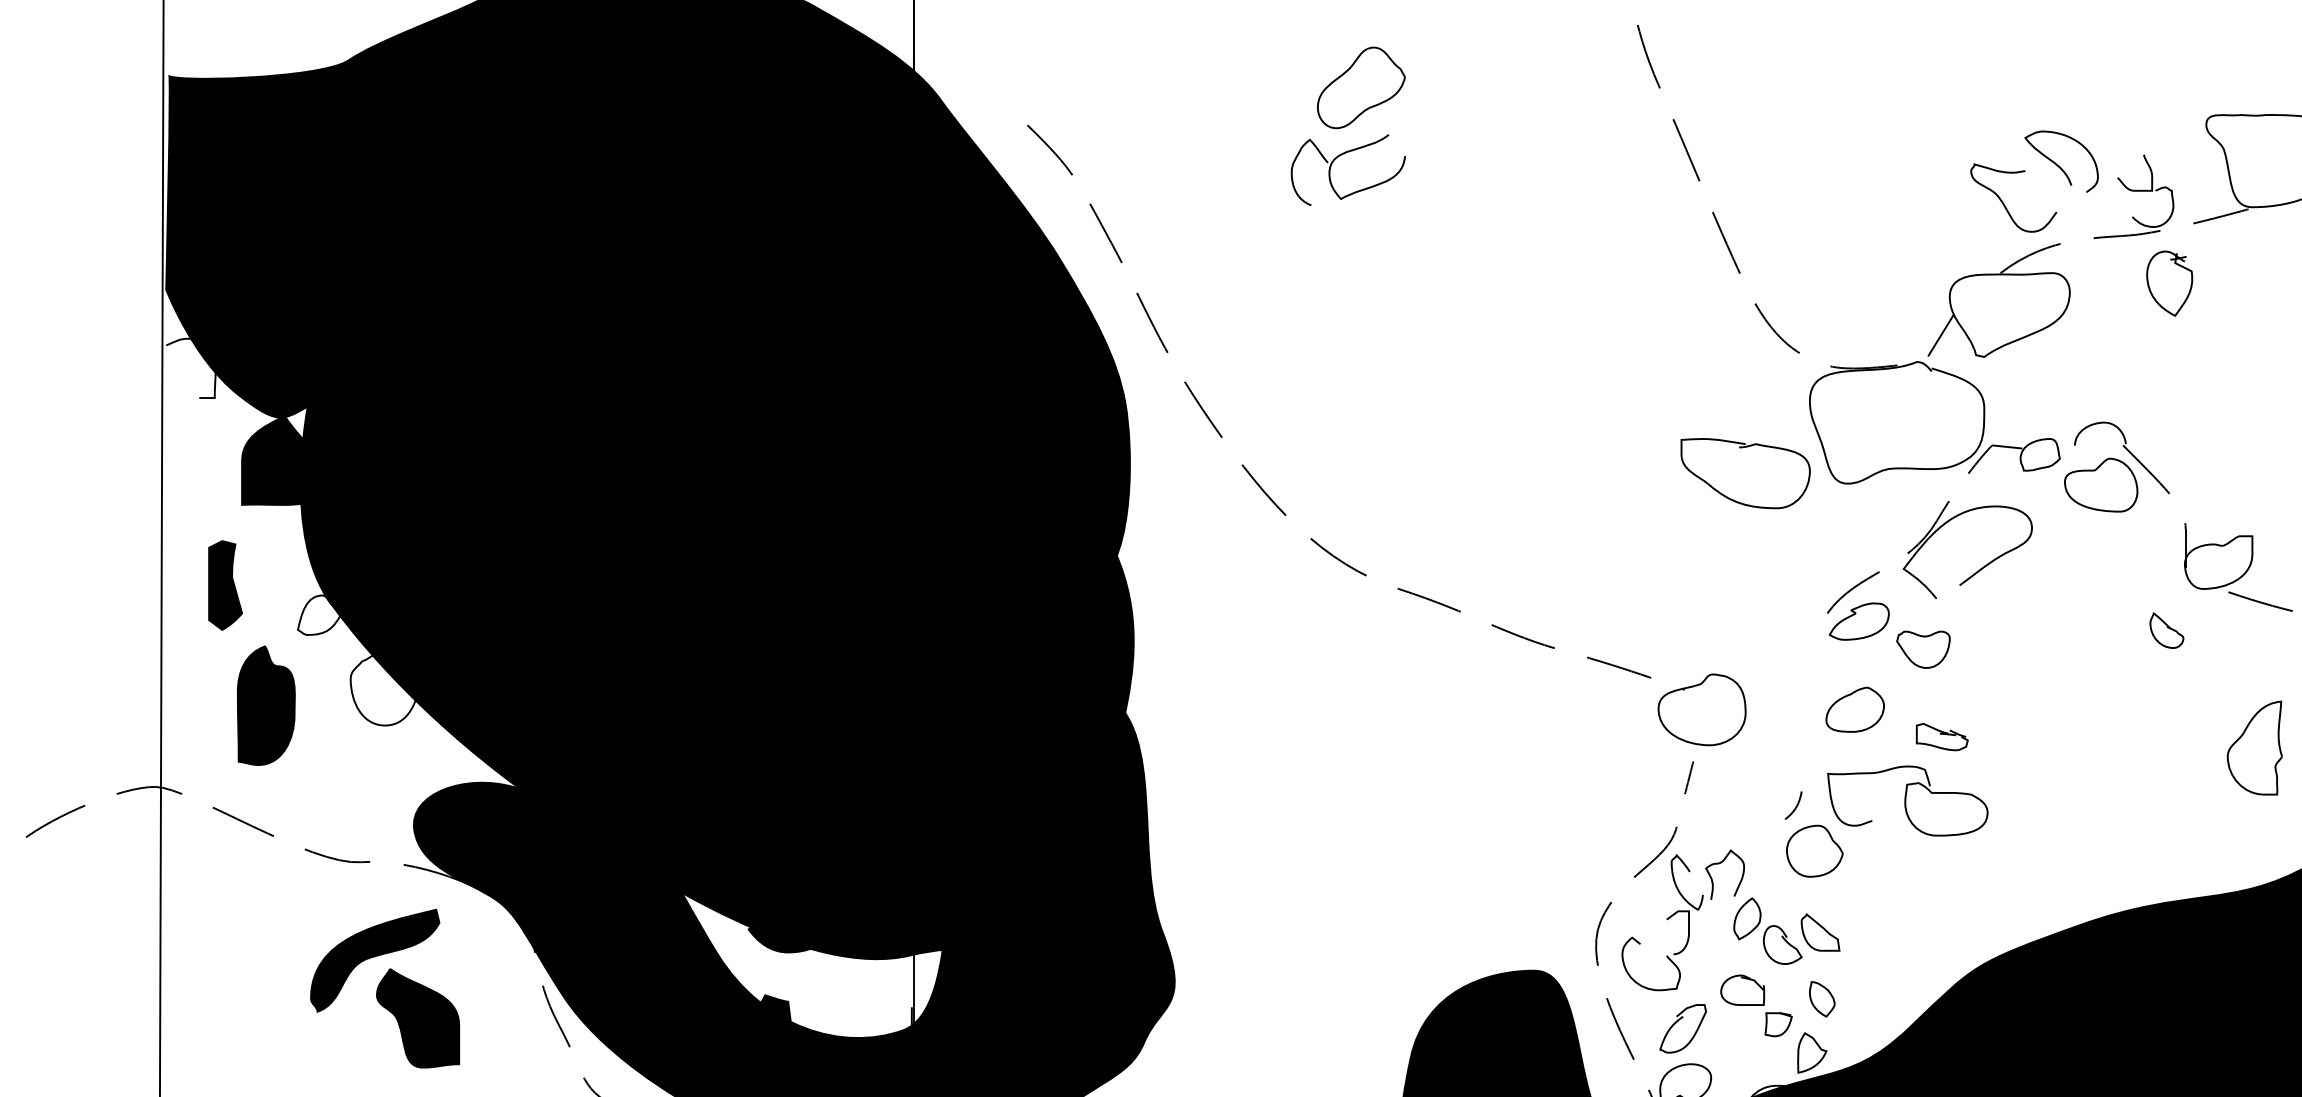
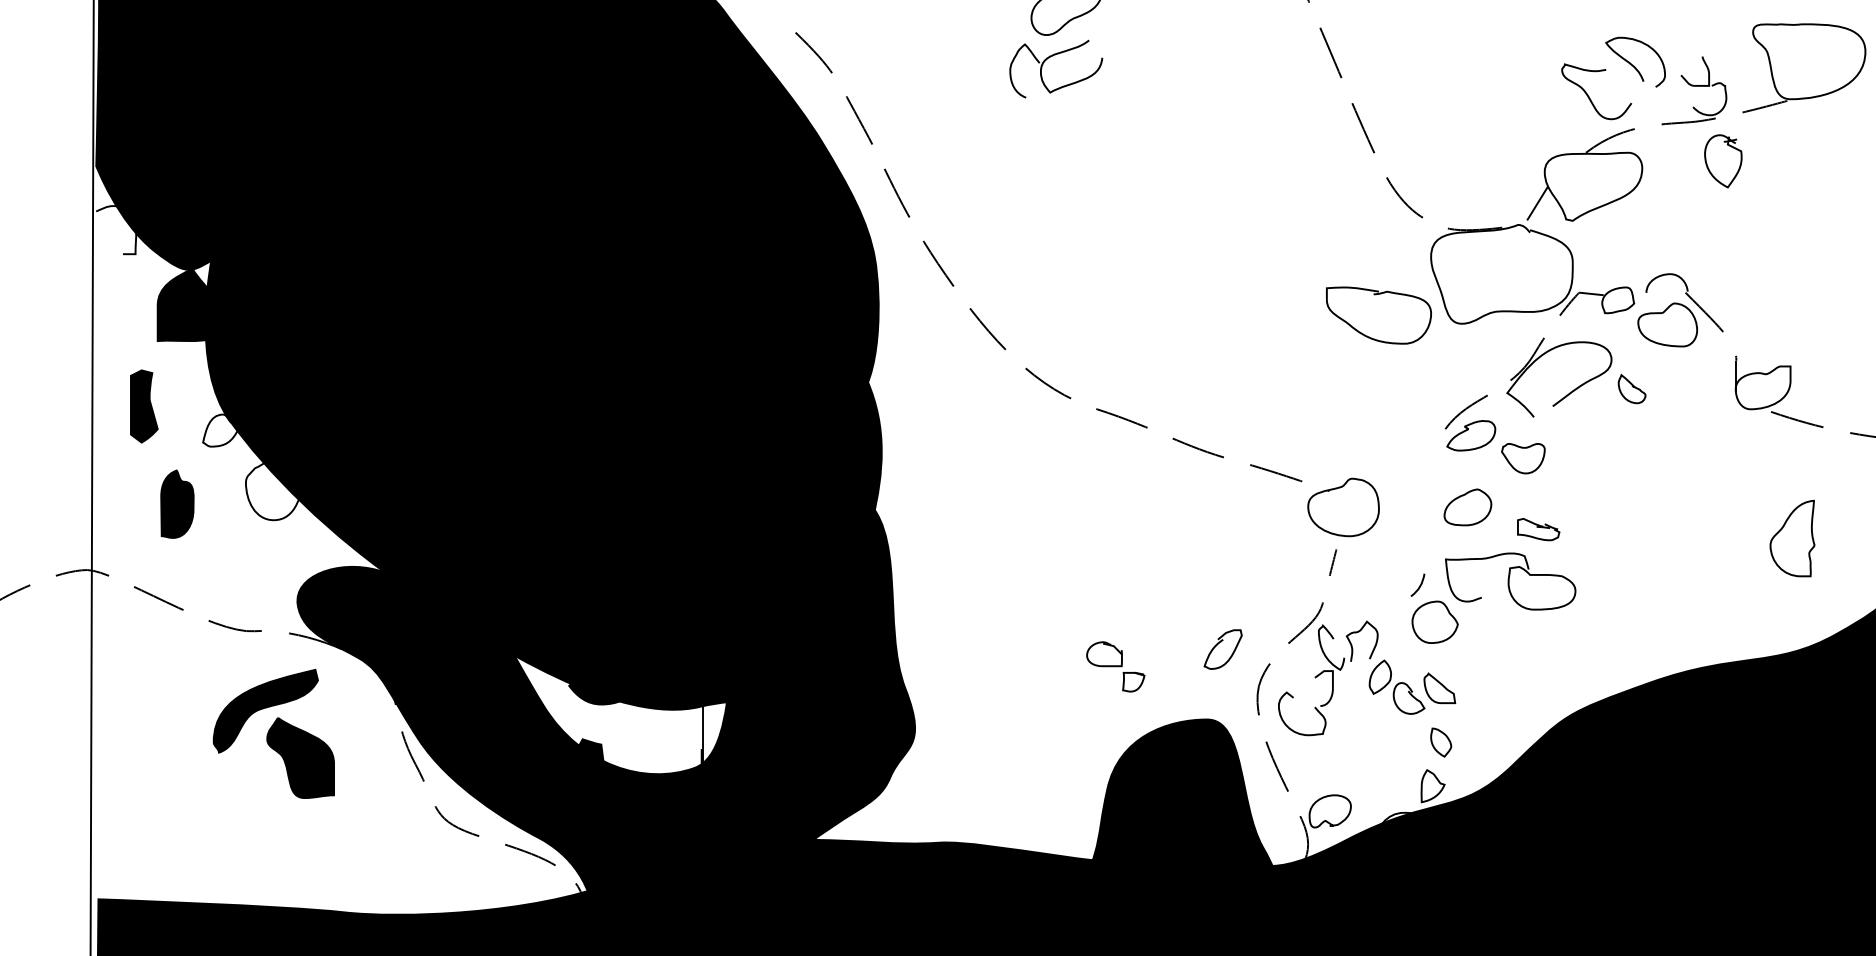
curve: (2167, 628) -> (1632, 387), moved
part: (266, 706) -> (177, 504), size x0.7
part: (1756, 1005) -> (1115, 666), moved
curve: (1677, 1022) -> (1218, 644), moved

